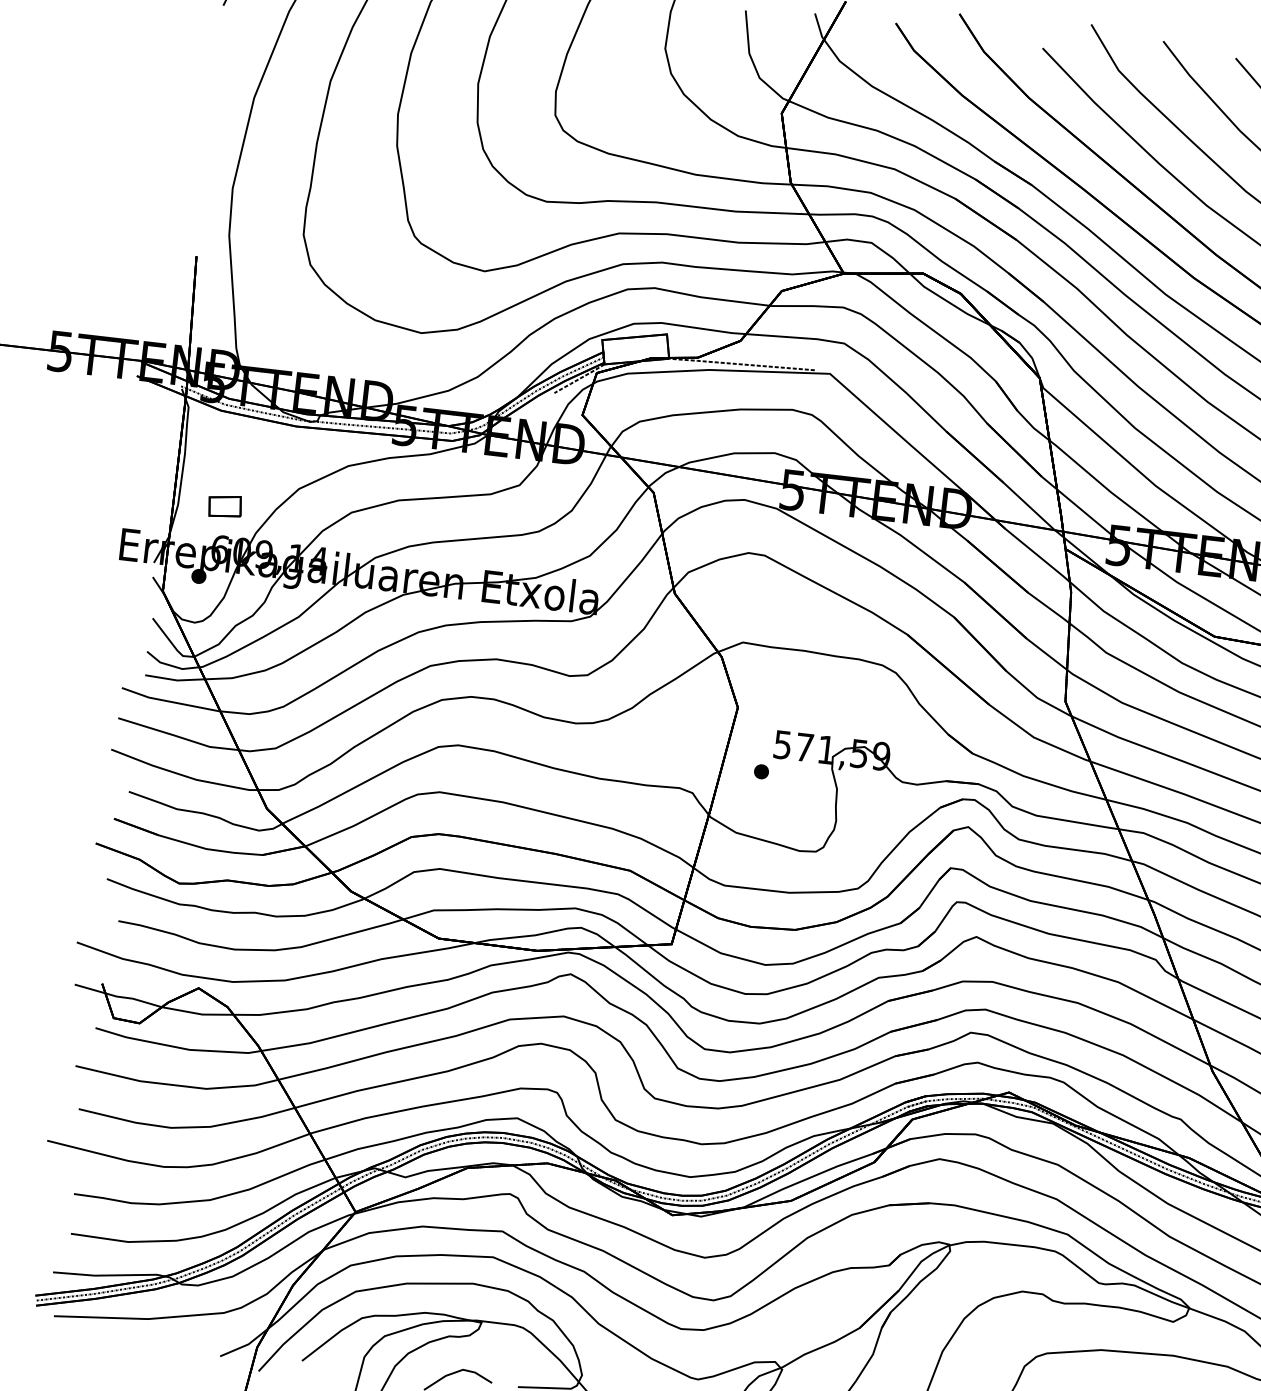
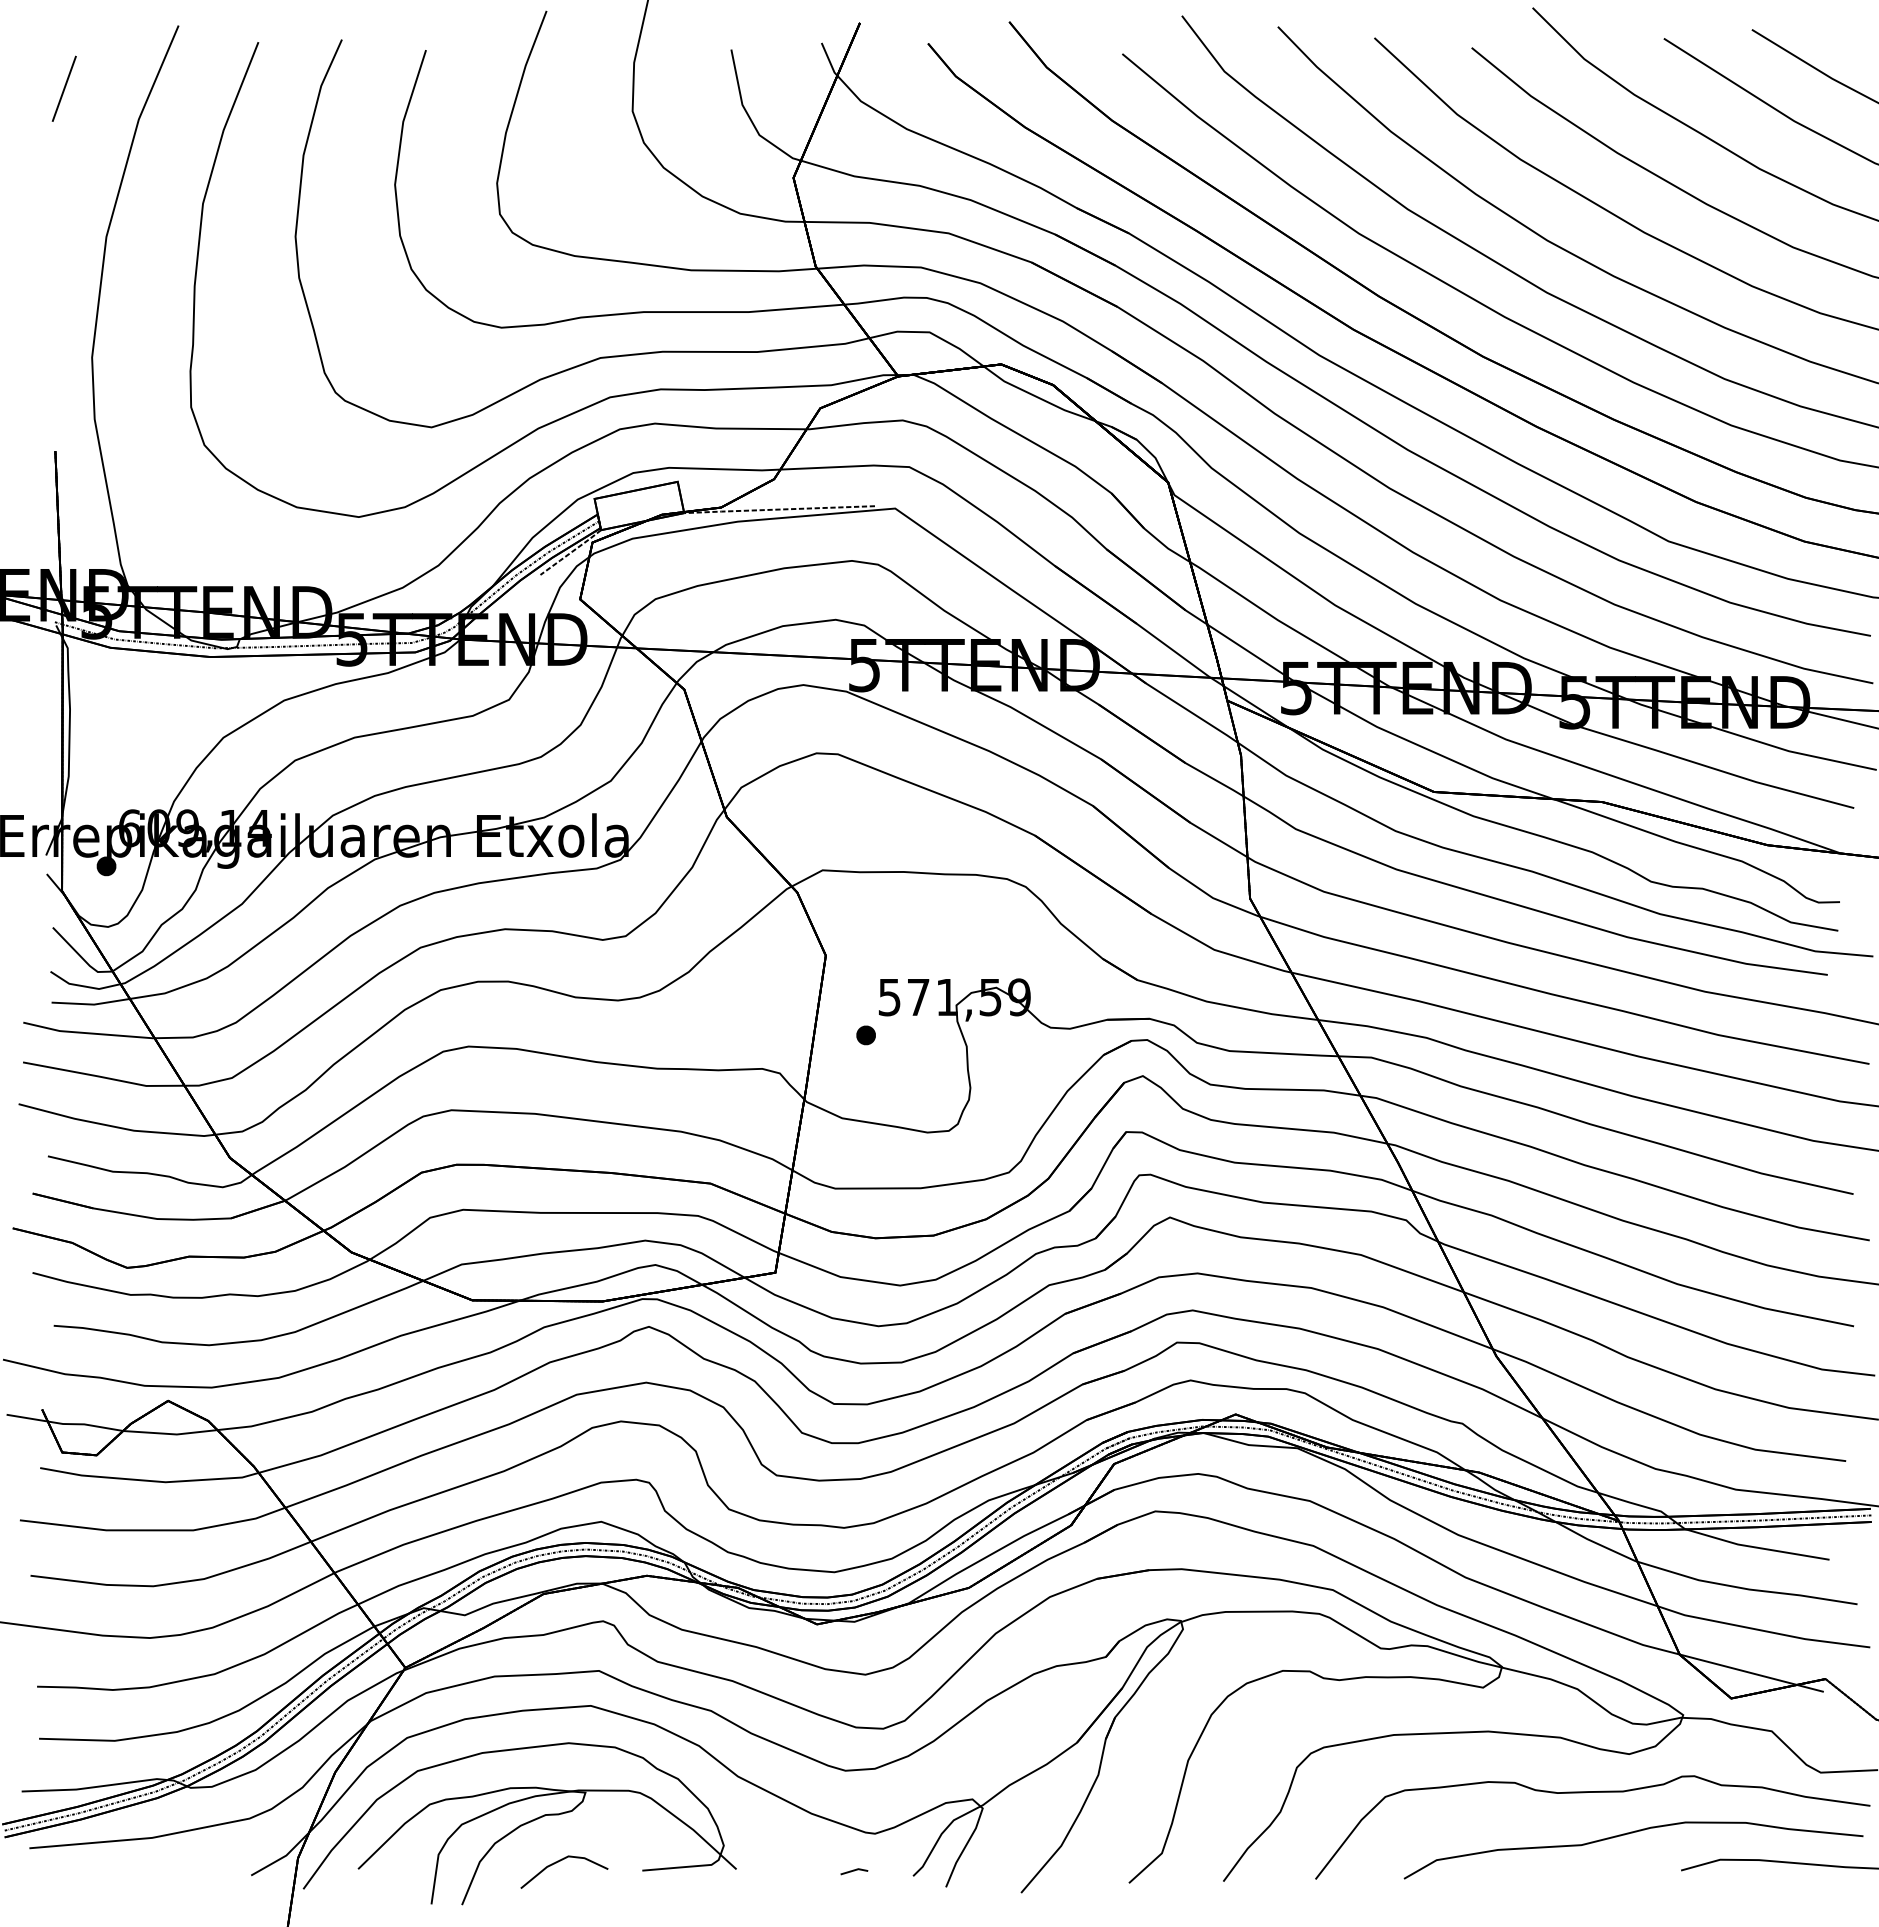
part: (224, 506) -> (129, 771), removed

